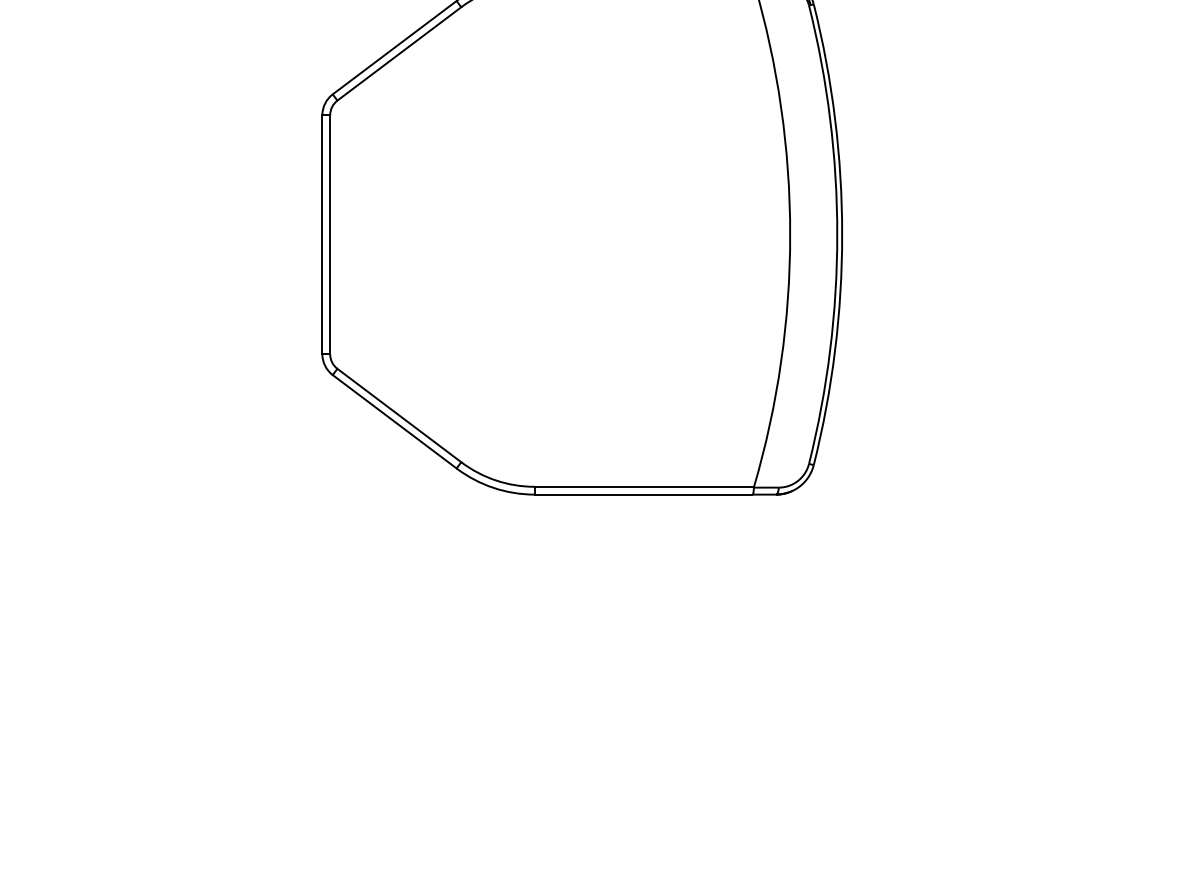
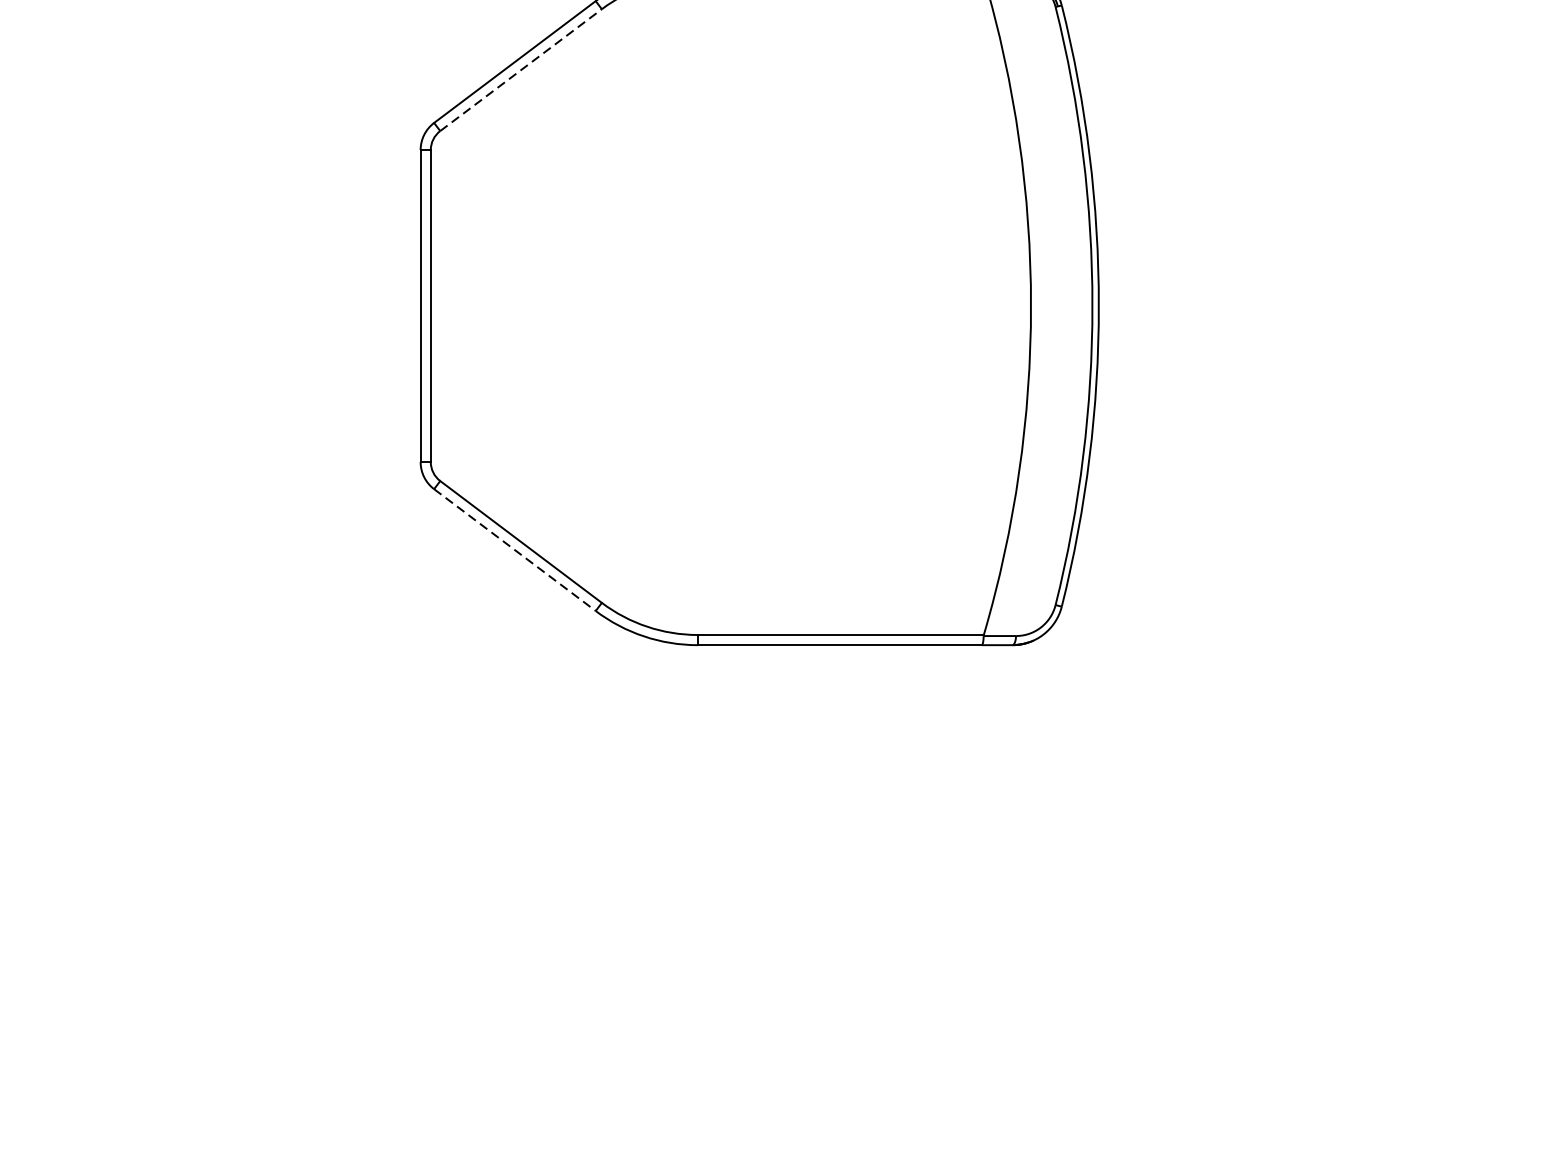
line: (399, 53) -> (521, 69), solid -> dashed
line: (394, 421) -> (514, 549), solid -> dashed

